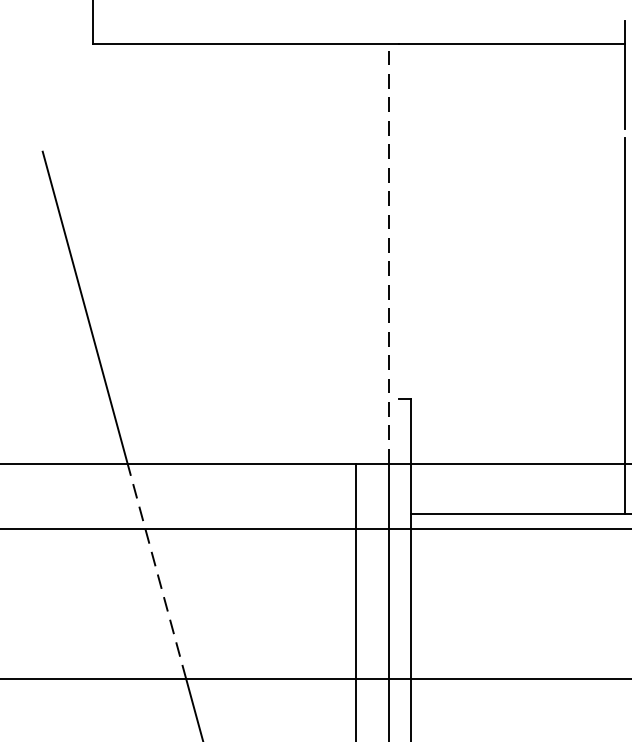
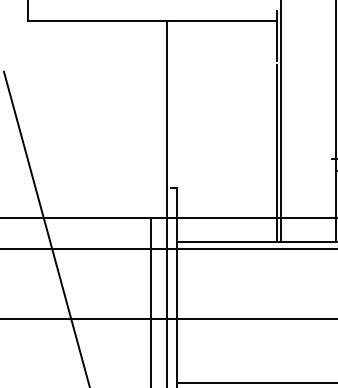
line: (388, 253) -> (166, 119), dashed -> solid
line: (156, 570) -> (57, 268), dashed -> solid

